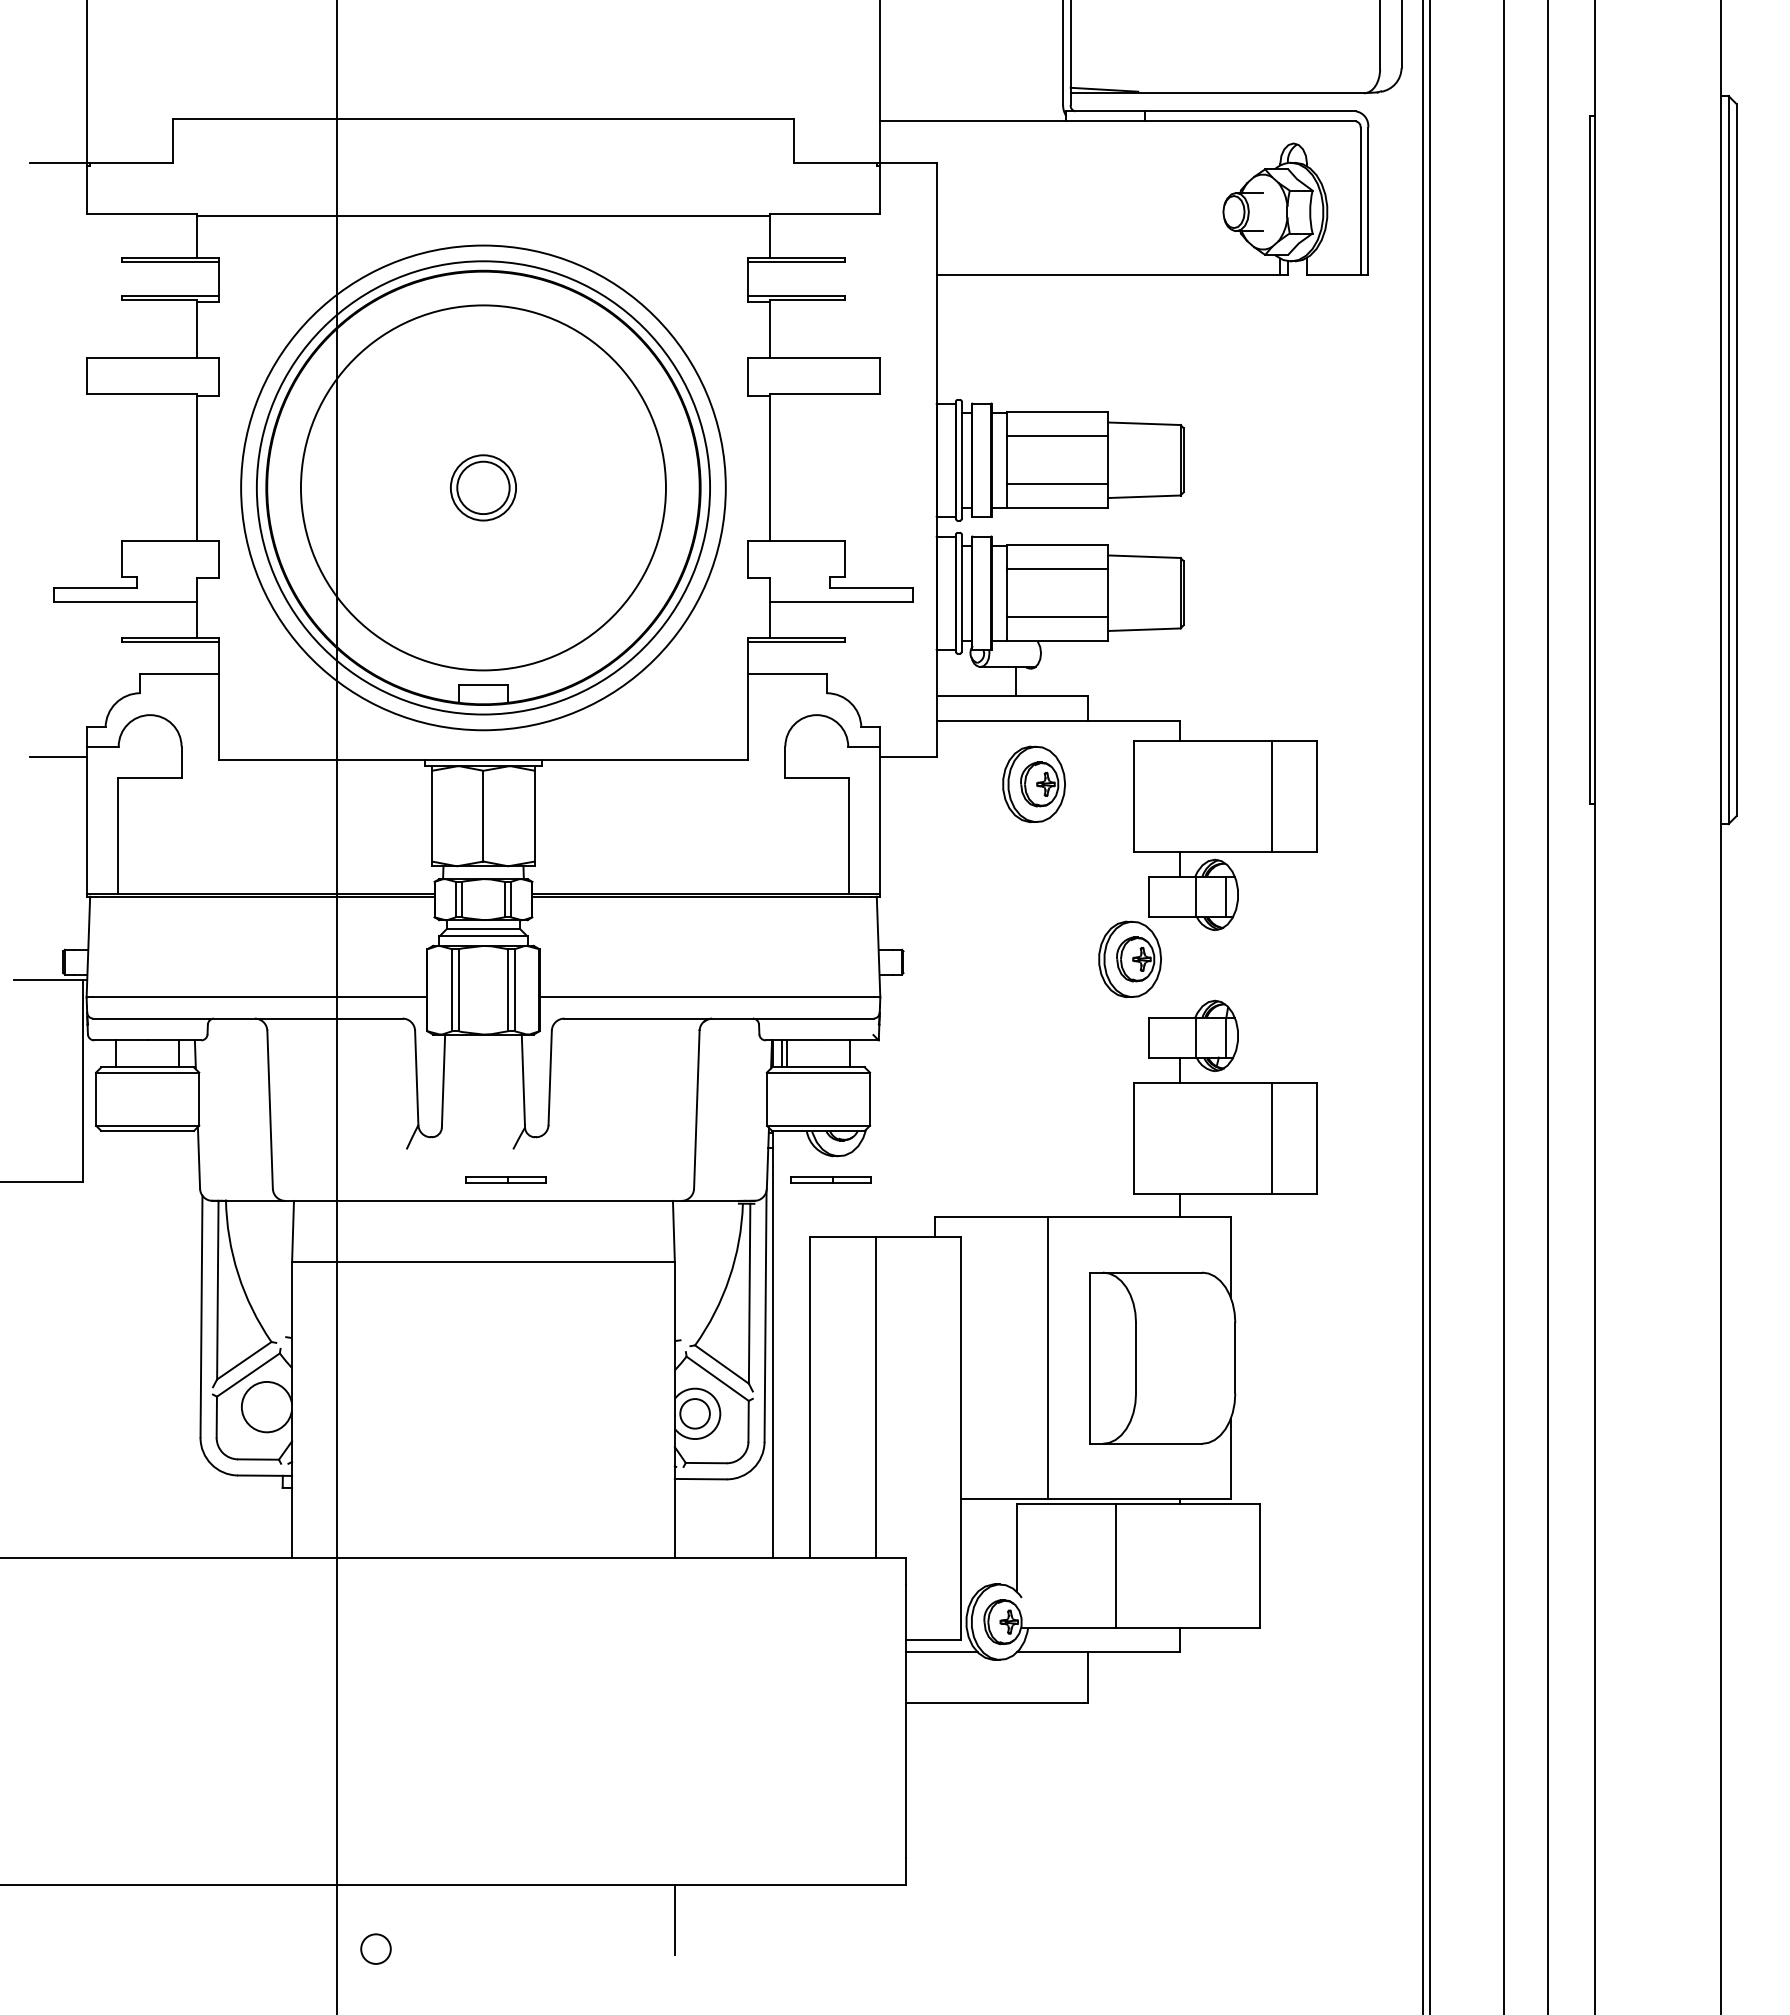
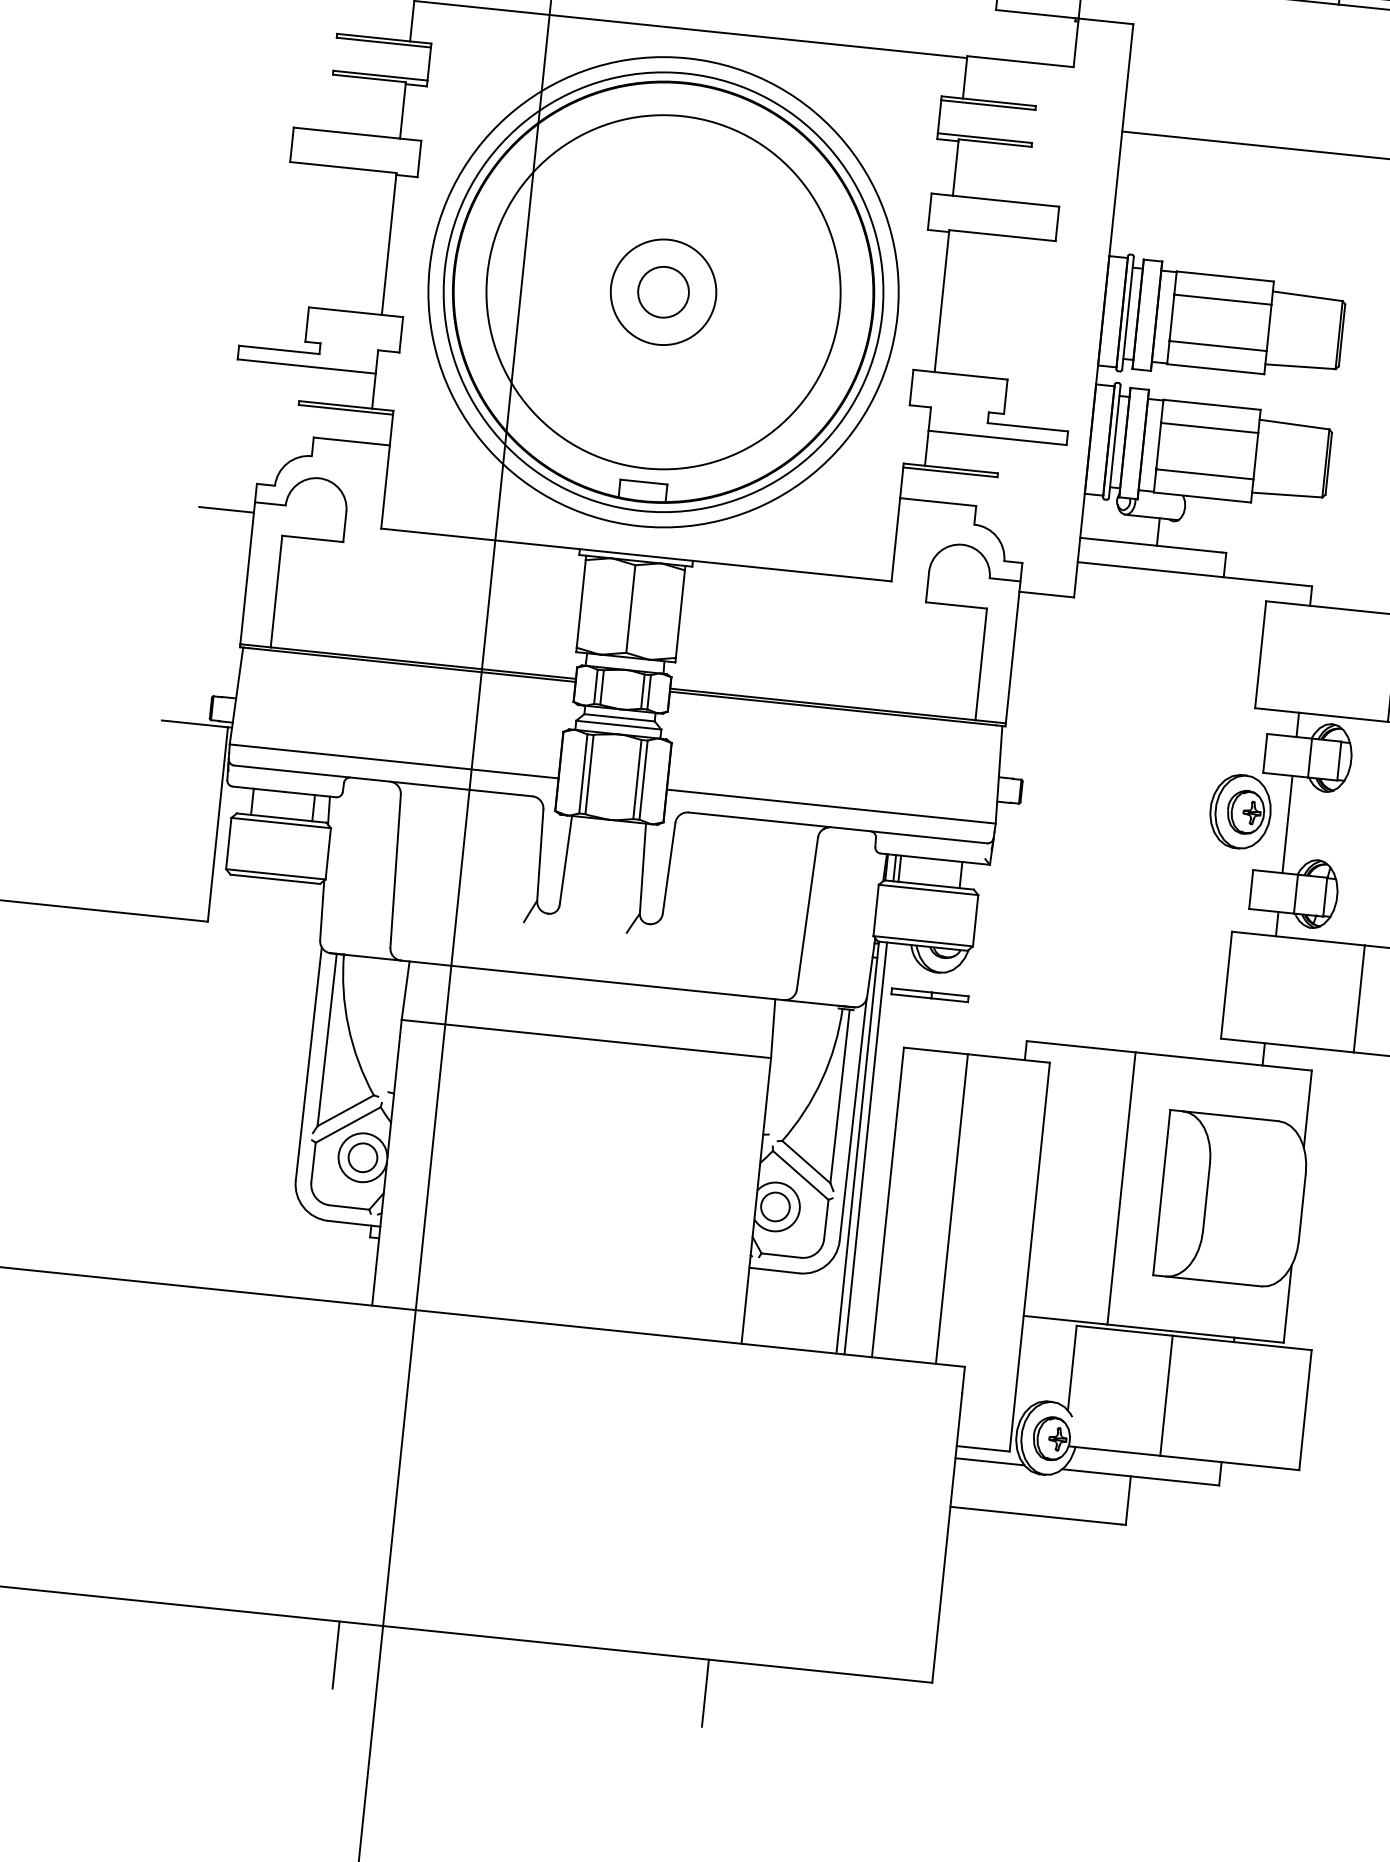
circle: (483, 487) -> (663, 291), size x1.67
part: (1033, 783) -> (1164, 632), removed
line: (1179, 967) -> (1287, 824), added
part: (505, 1179) -> (615, 961), removed
line: (781, 1343) -> (865, 1147), added
line: (292, 1919) -> (336, 1654), added
circle: (375, 1948) -> (362, 1157), moved

